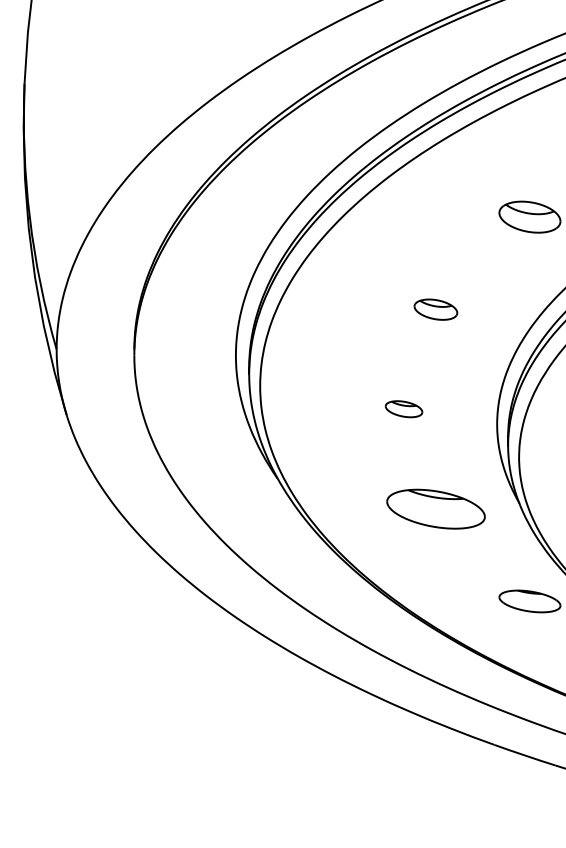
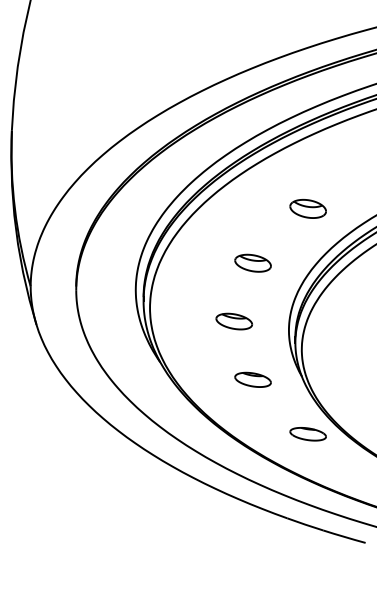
part: (434, 308) -> (252, 262), size x1.43
part: (404, 409) -> (234, 321), size x1.67
part: (434, 508) -> (252, 379), size x0.62

